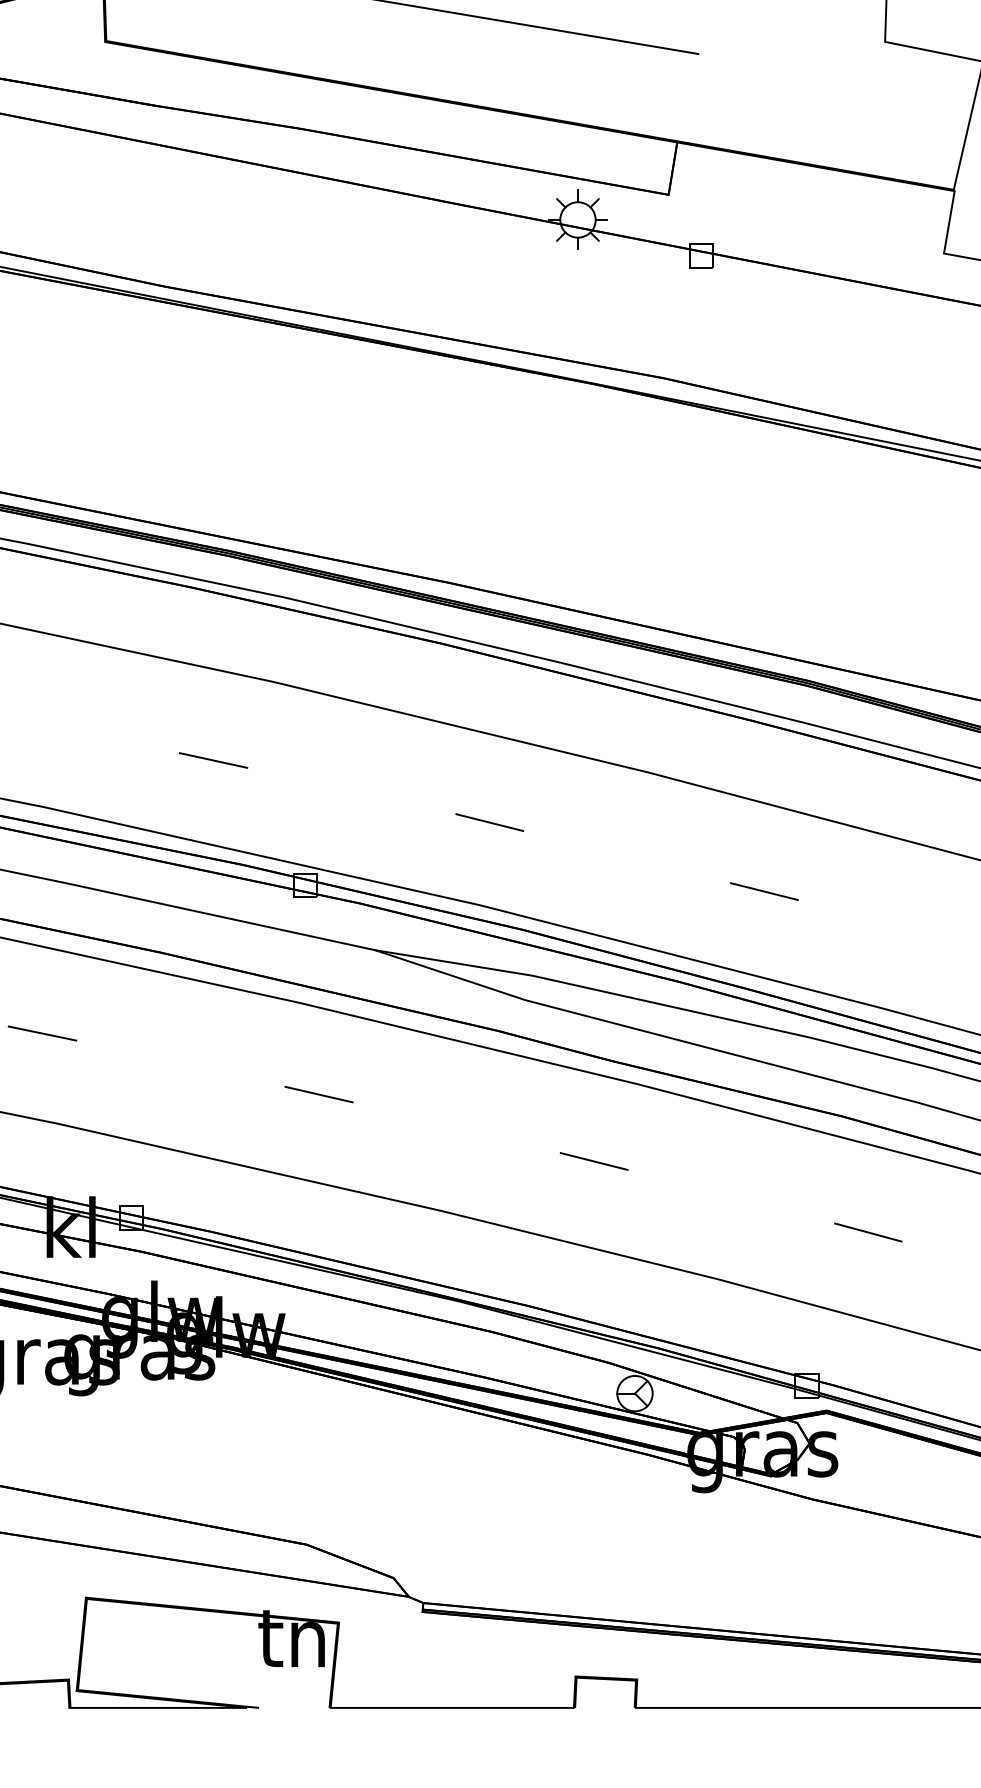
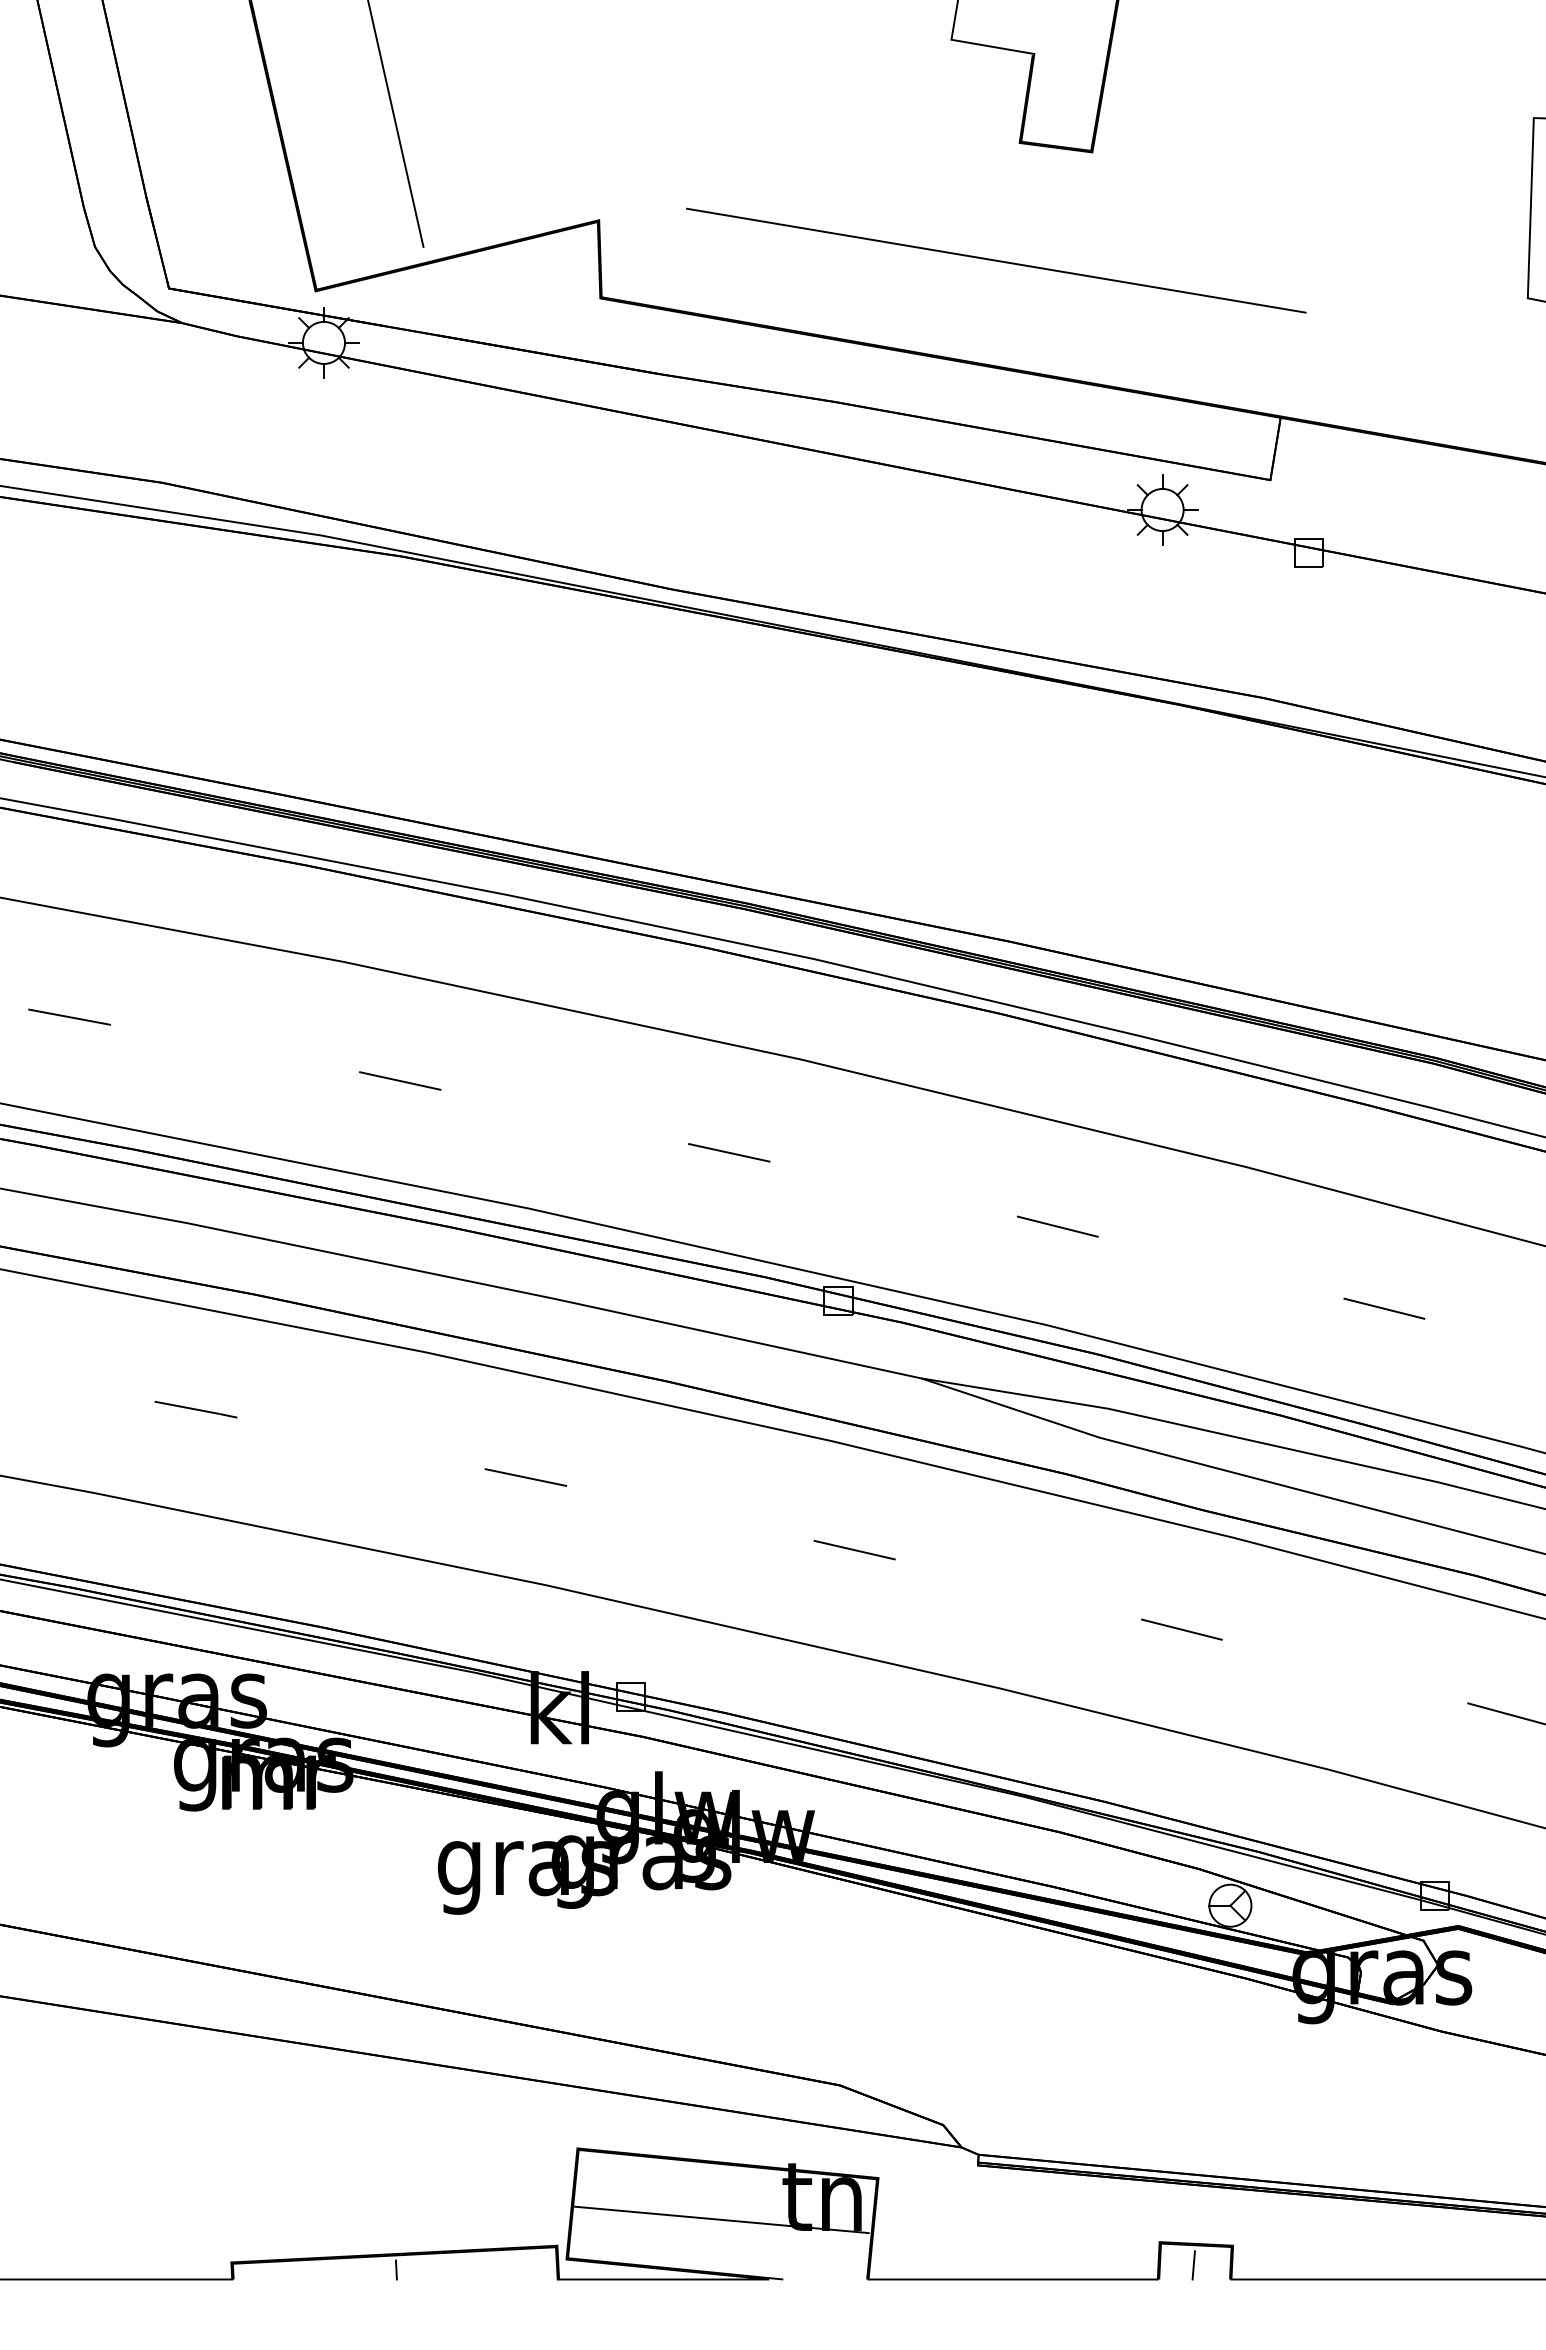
line: (207, 1657) -> (721, 2219), added
line: (603, 1696) -> (1193, 2265), added

